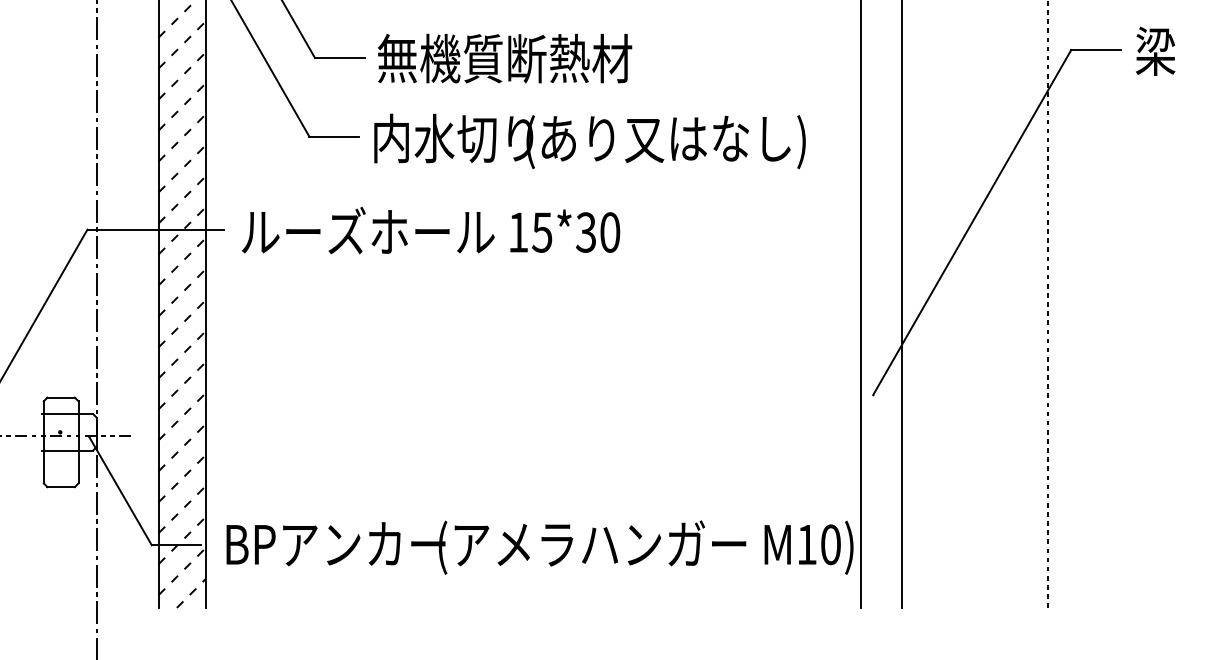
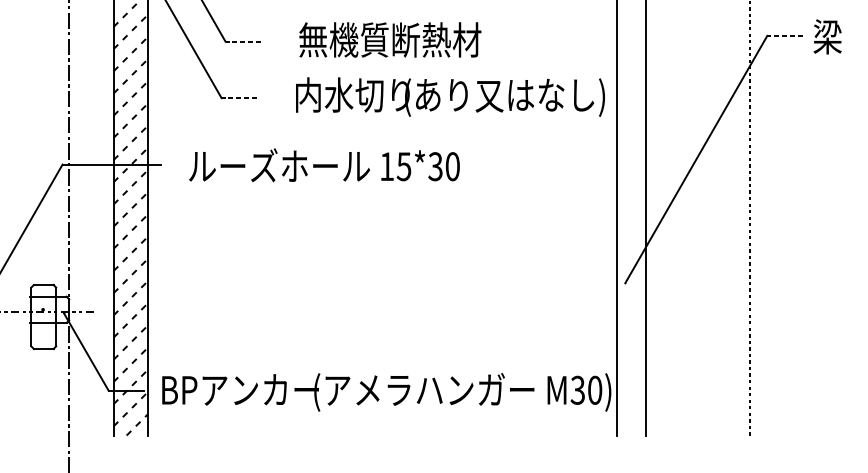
line: (1096, 49) -> (785, 35), solid -> dashed
line: (339, 58) -> (243, 42), solid -> dashed
text: (505, 58) -> (390, 39), moved
line: (334, 136) -> (239, 97), solid -> dashed
text: (589, 141) -> (450, 97), moved
text: (431, 230) -> (324, 165), moved
text: (806, 544) -> (577, 390), M10) -> M30)

